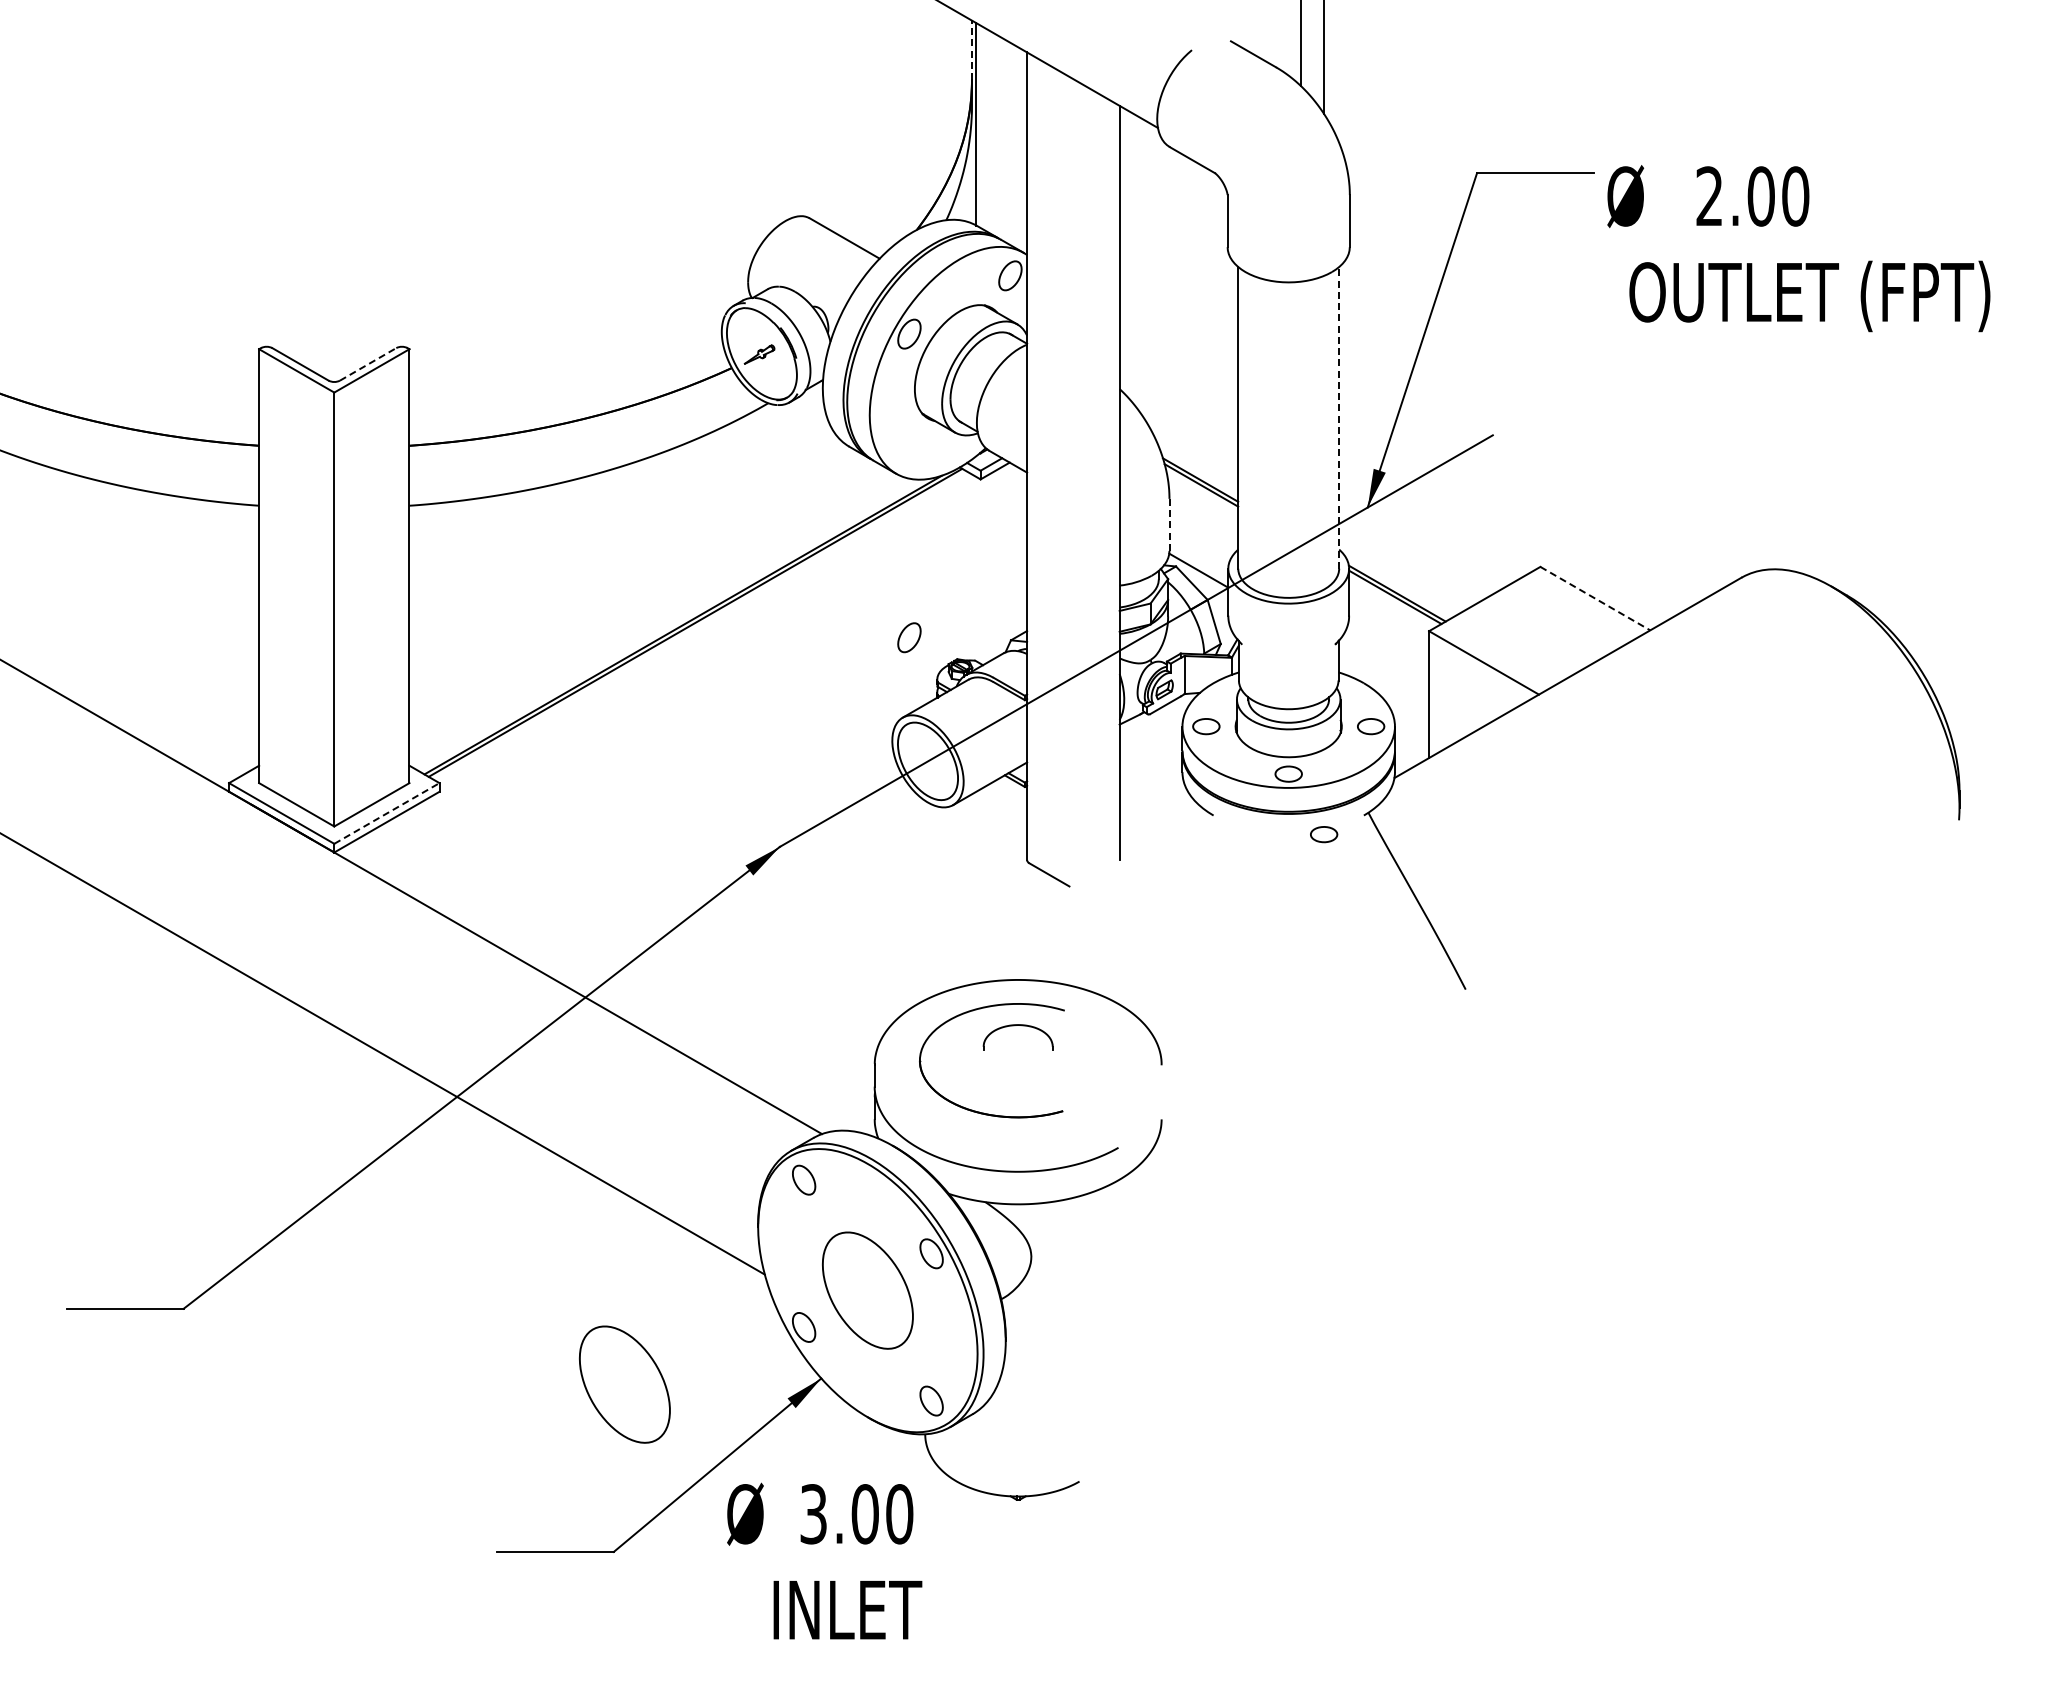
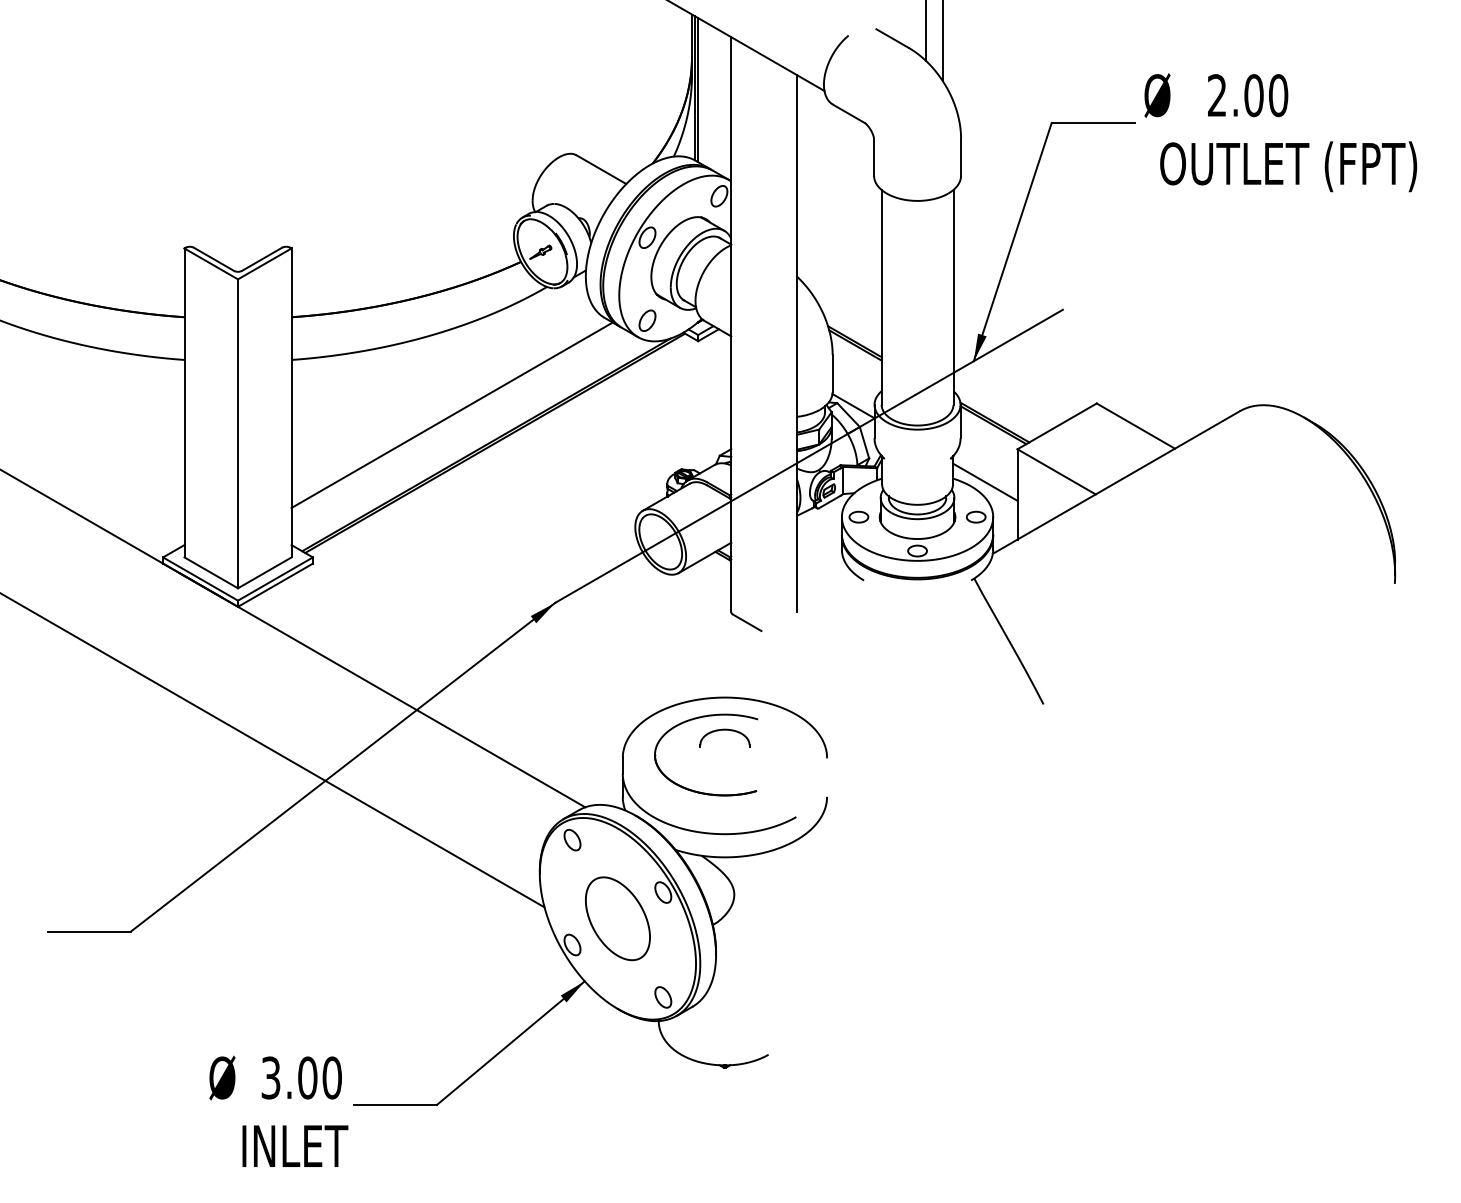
line: (971, 50) -> (691, 35), dashed -> solid
line: (980, 126) -> (698, 89), added
text: (1798, 248) -> (1280, 132), moved
line: (368, 364) -> (262, 259), dashed -> solid
line: (1339, 417) -> (953, 297), dashed -> solid
line: (1169, 524) -> (832, 373), dashed -> solid
line: (634, 583) -> (451, 415), added
line: (1595, 598) -> (1135, 425), dashed -> solid
part: (909, 637) -> (647, 320), moved
line: (1383, 677) -> (985, 482), added
line: (386, 813) -> (275, 579), dashed -> solid
part: (1324, 834) -> (943, 594), removed
part: (624, 1384) -> (444, 985), removed
text: (824, 1560) -> (278, 1110), moved

